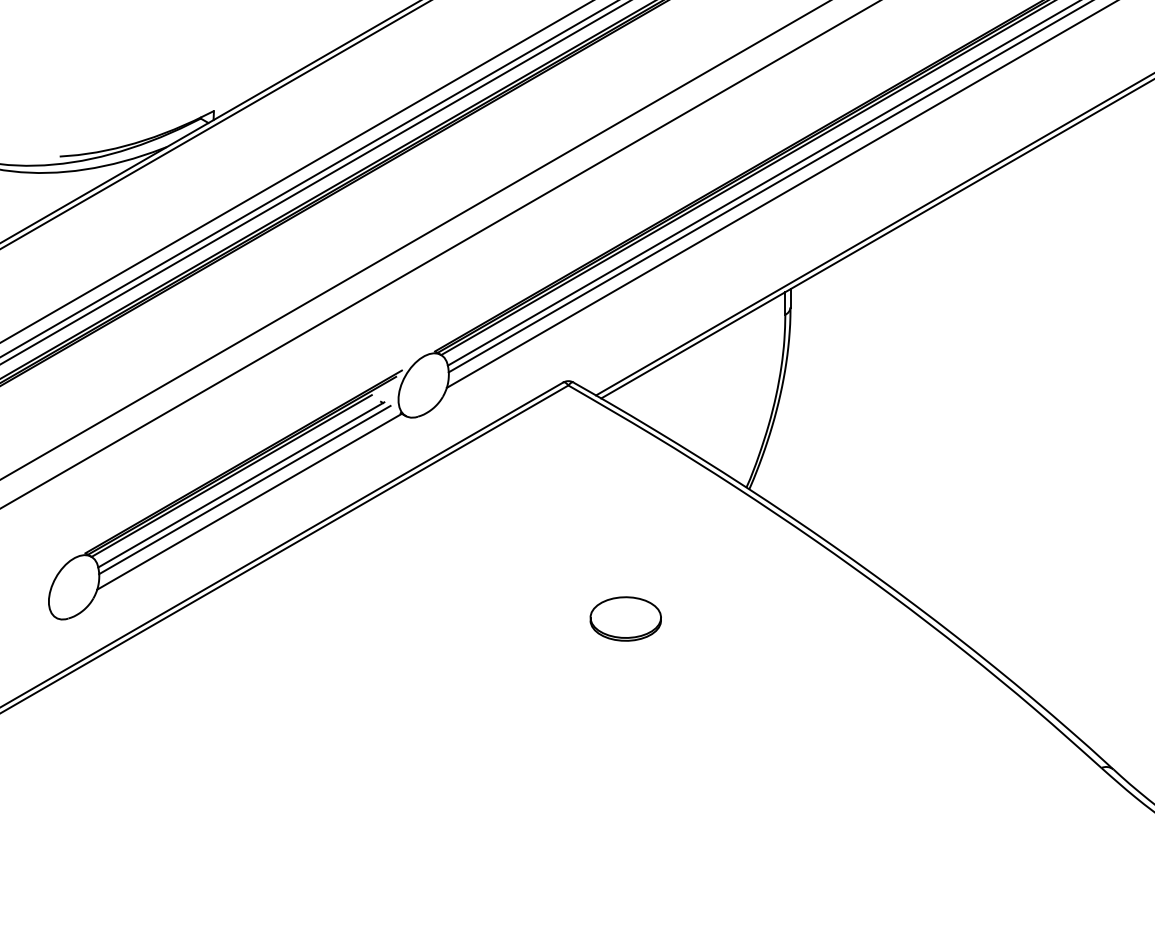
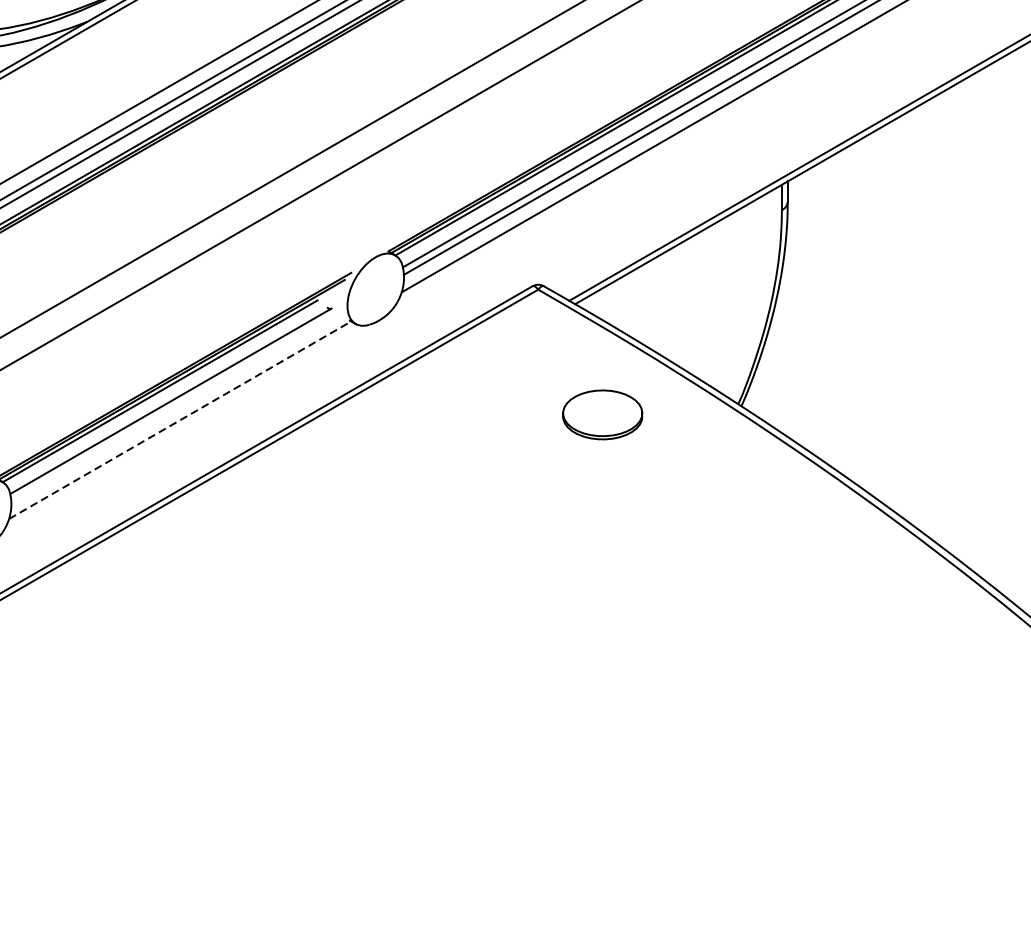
line: (244, 489) -> (174, 406), removed
line: (249, 501) -> (180, 419), solid -> dashed
part: (625, 618) -> (602, 414), moved

